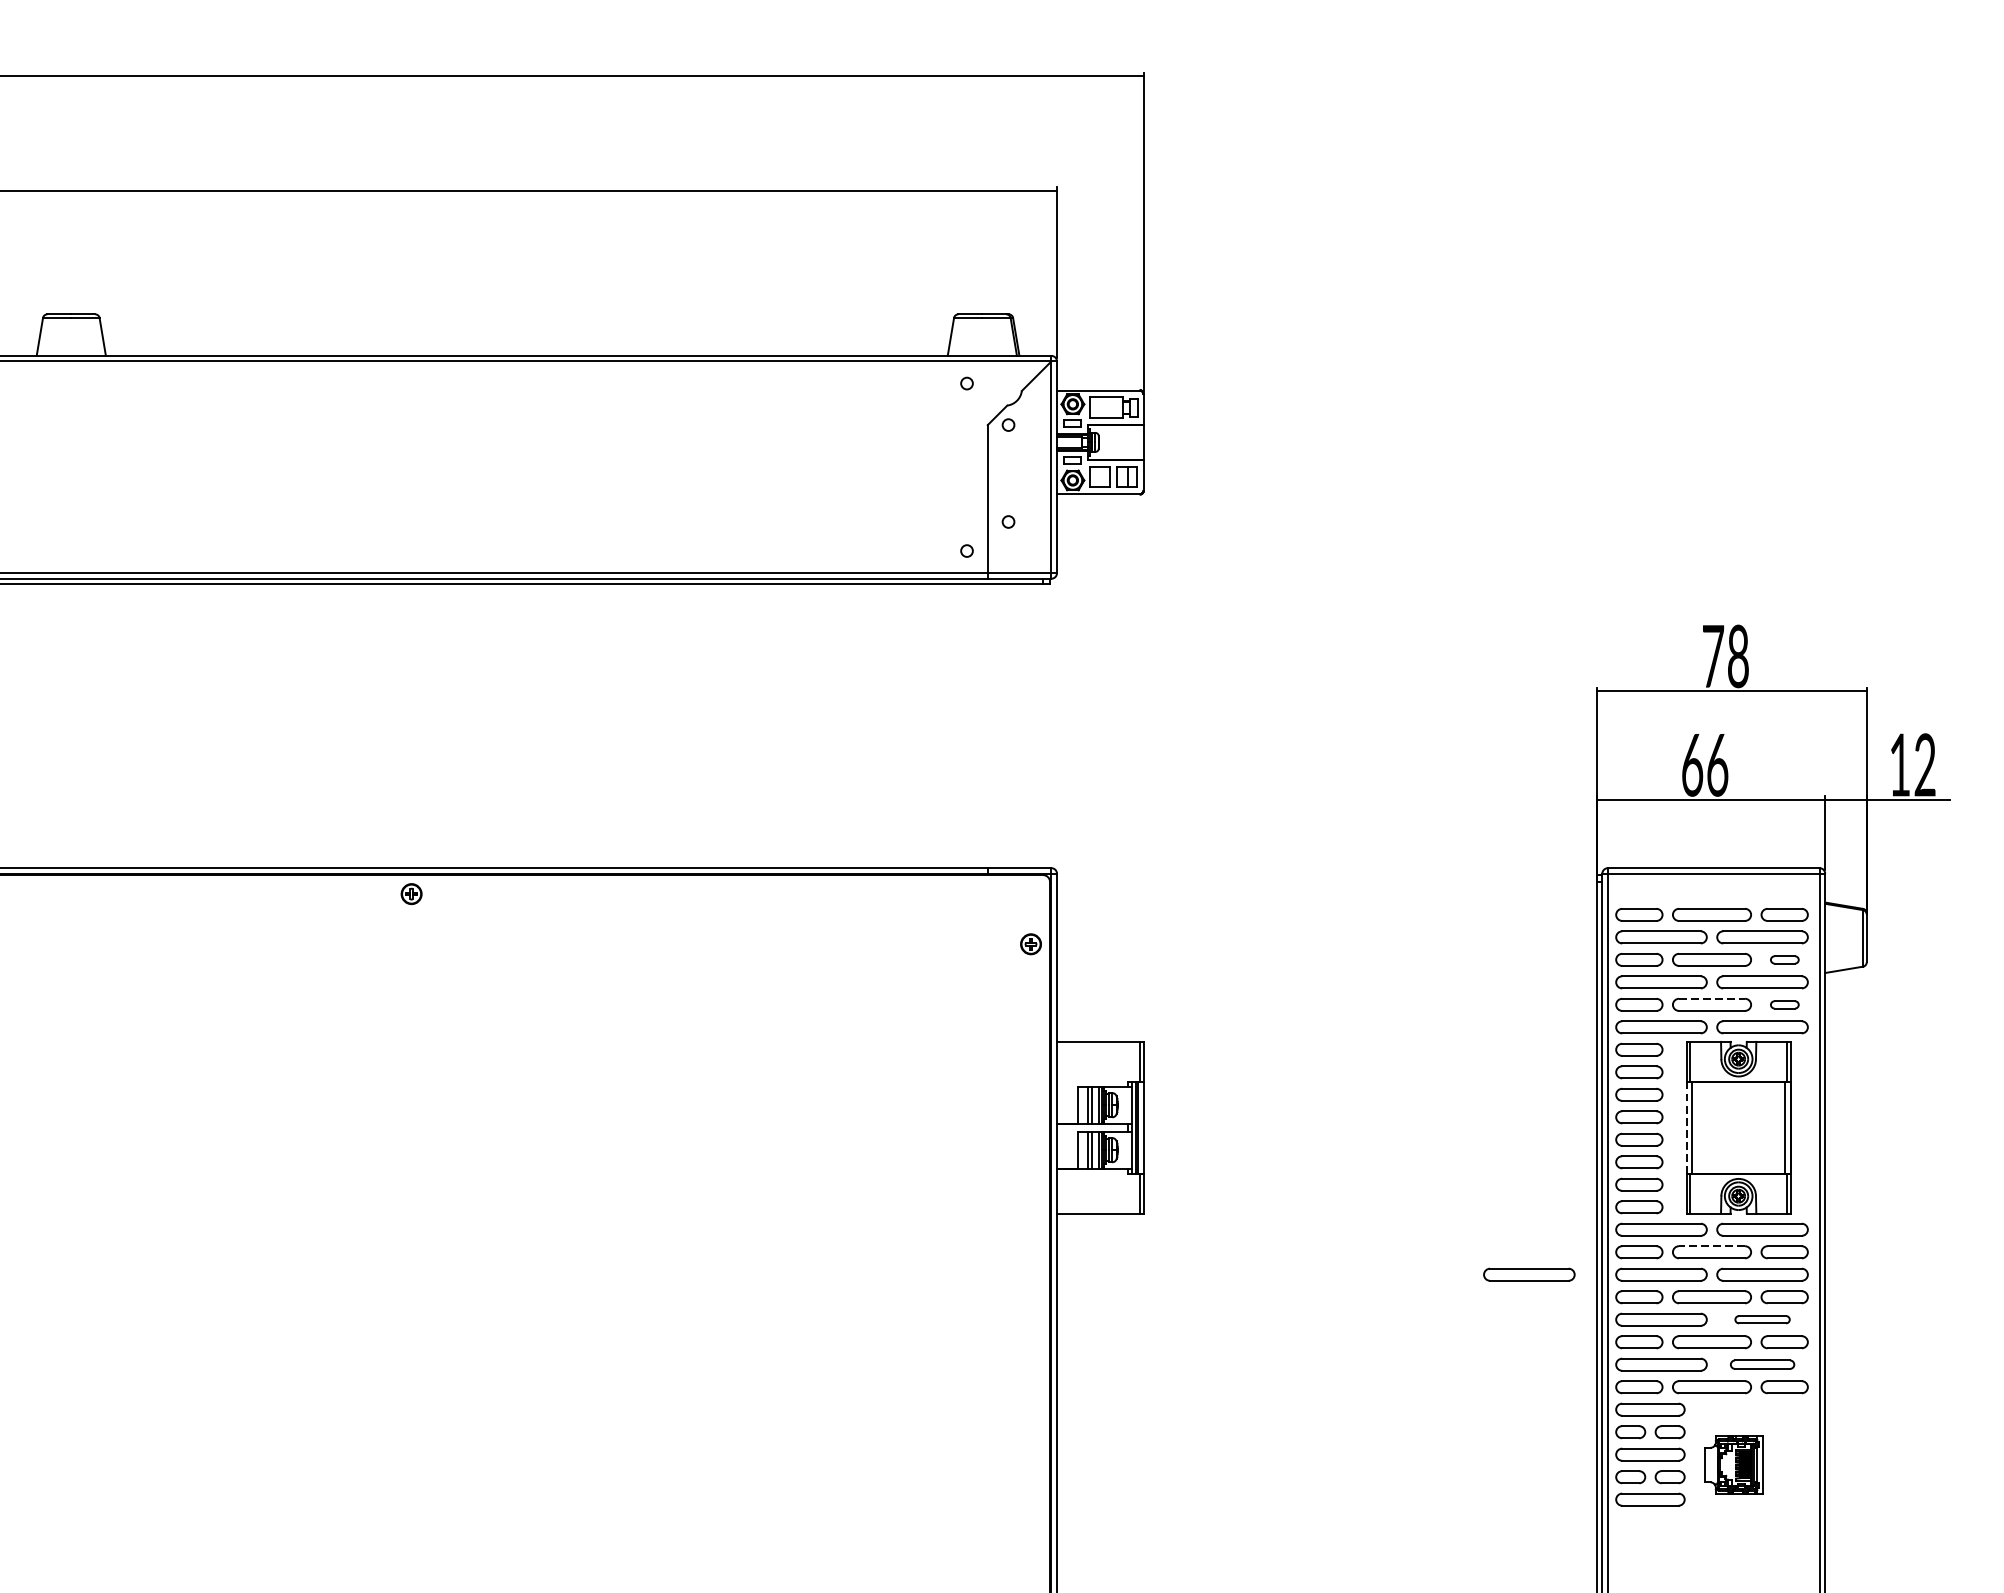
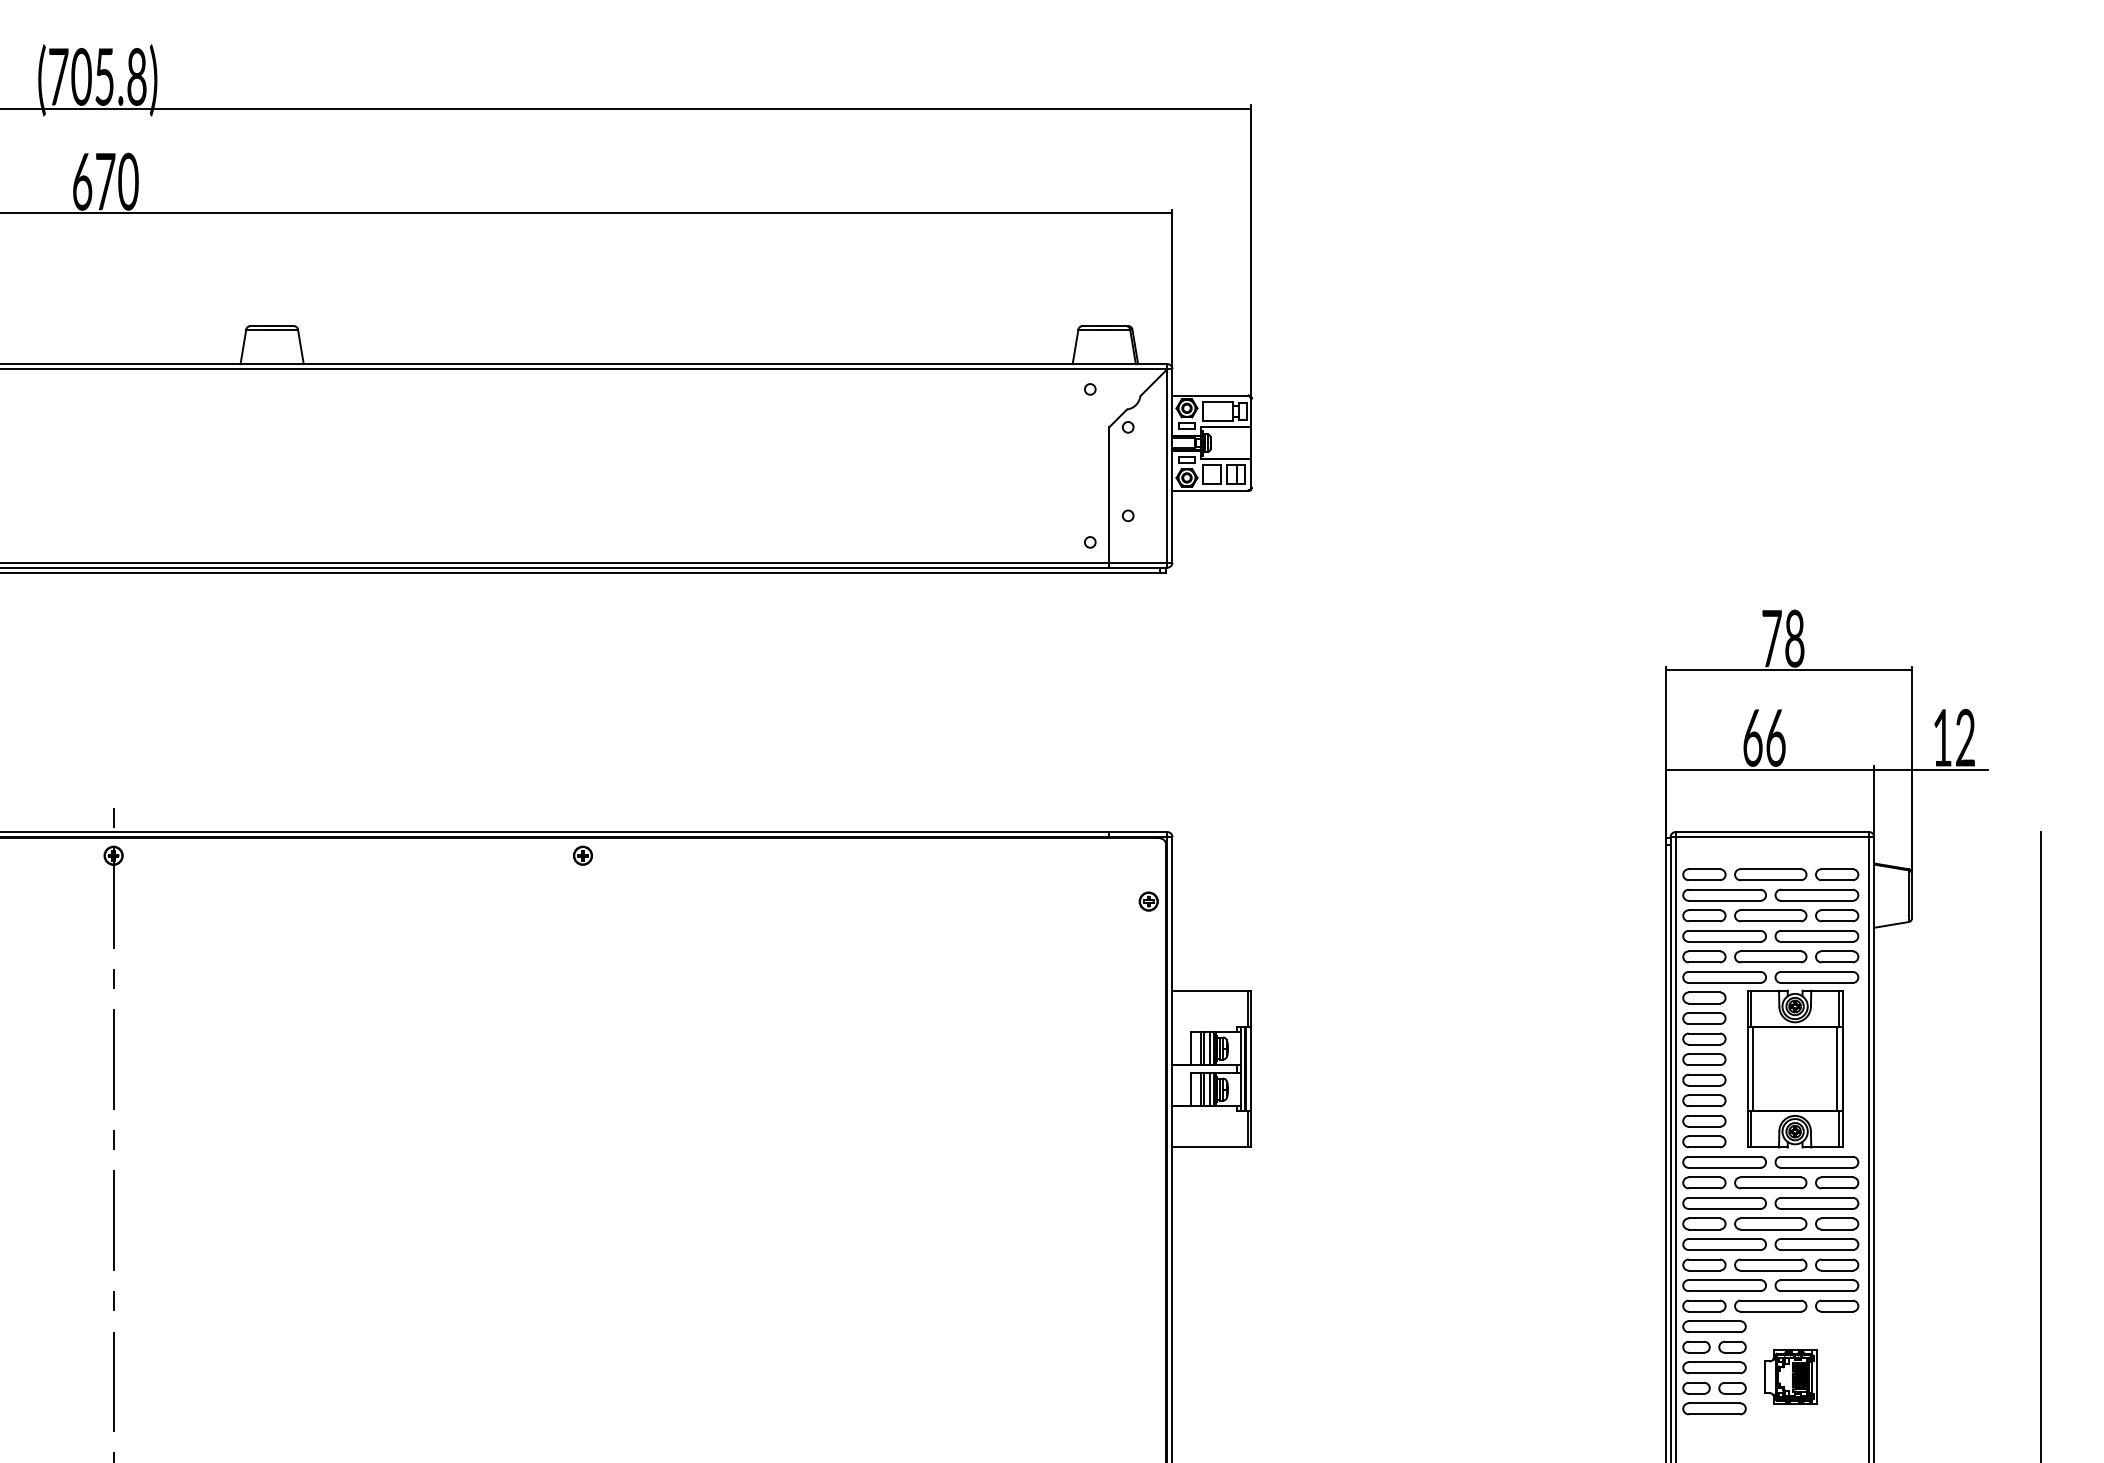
part: (1785, 959) -> (1837, 915), size x1.67
line: (1712, 998) -> (1771, 951), dashed -> solid
part: (1785, 1004) -> (1837, 956), size x1.67
line: (1686, 1127) -> (1747, 1068), dashed -> solid
line: (1711, 1246) -> (1770, 1177), dashed -> solid
part: (1528, 1274) -> (1603, 1203), removed
part: (1762, 1319) -> (1816, 1244), size x1.67
part: (1762, 1364) -> (1816, 1285), size x1.43

